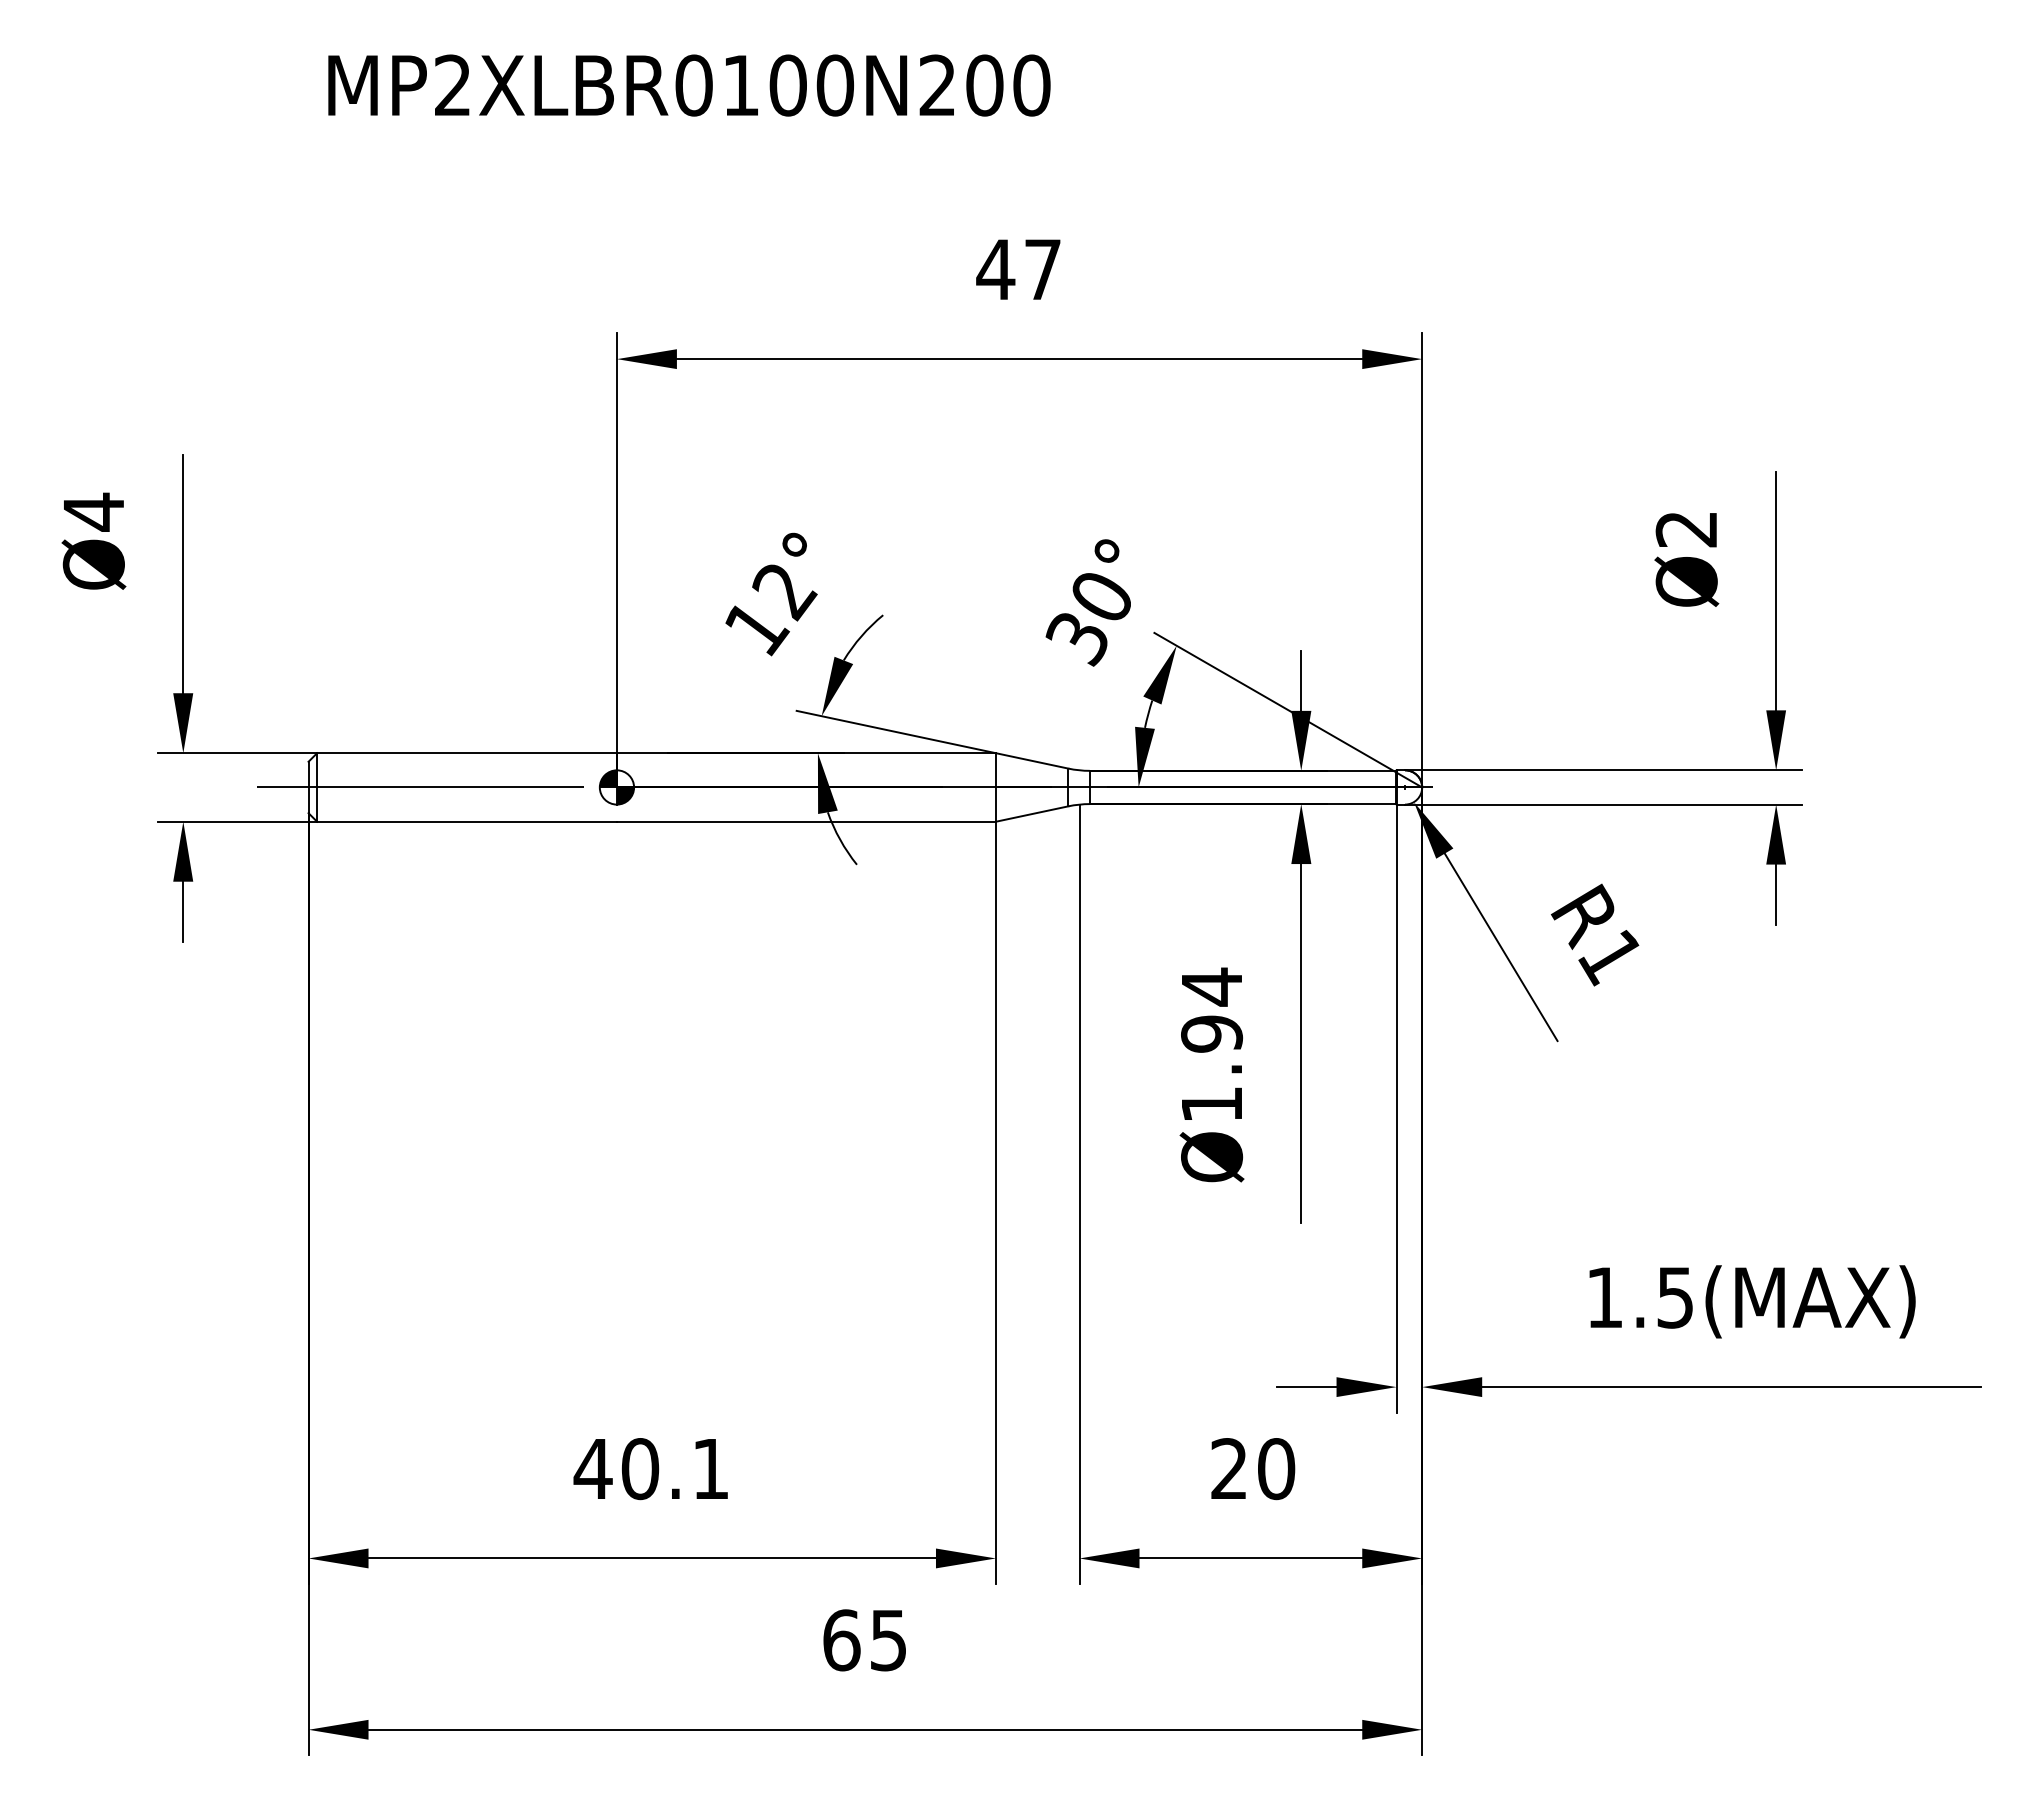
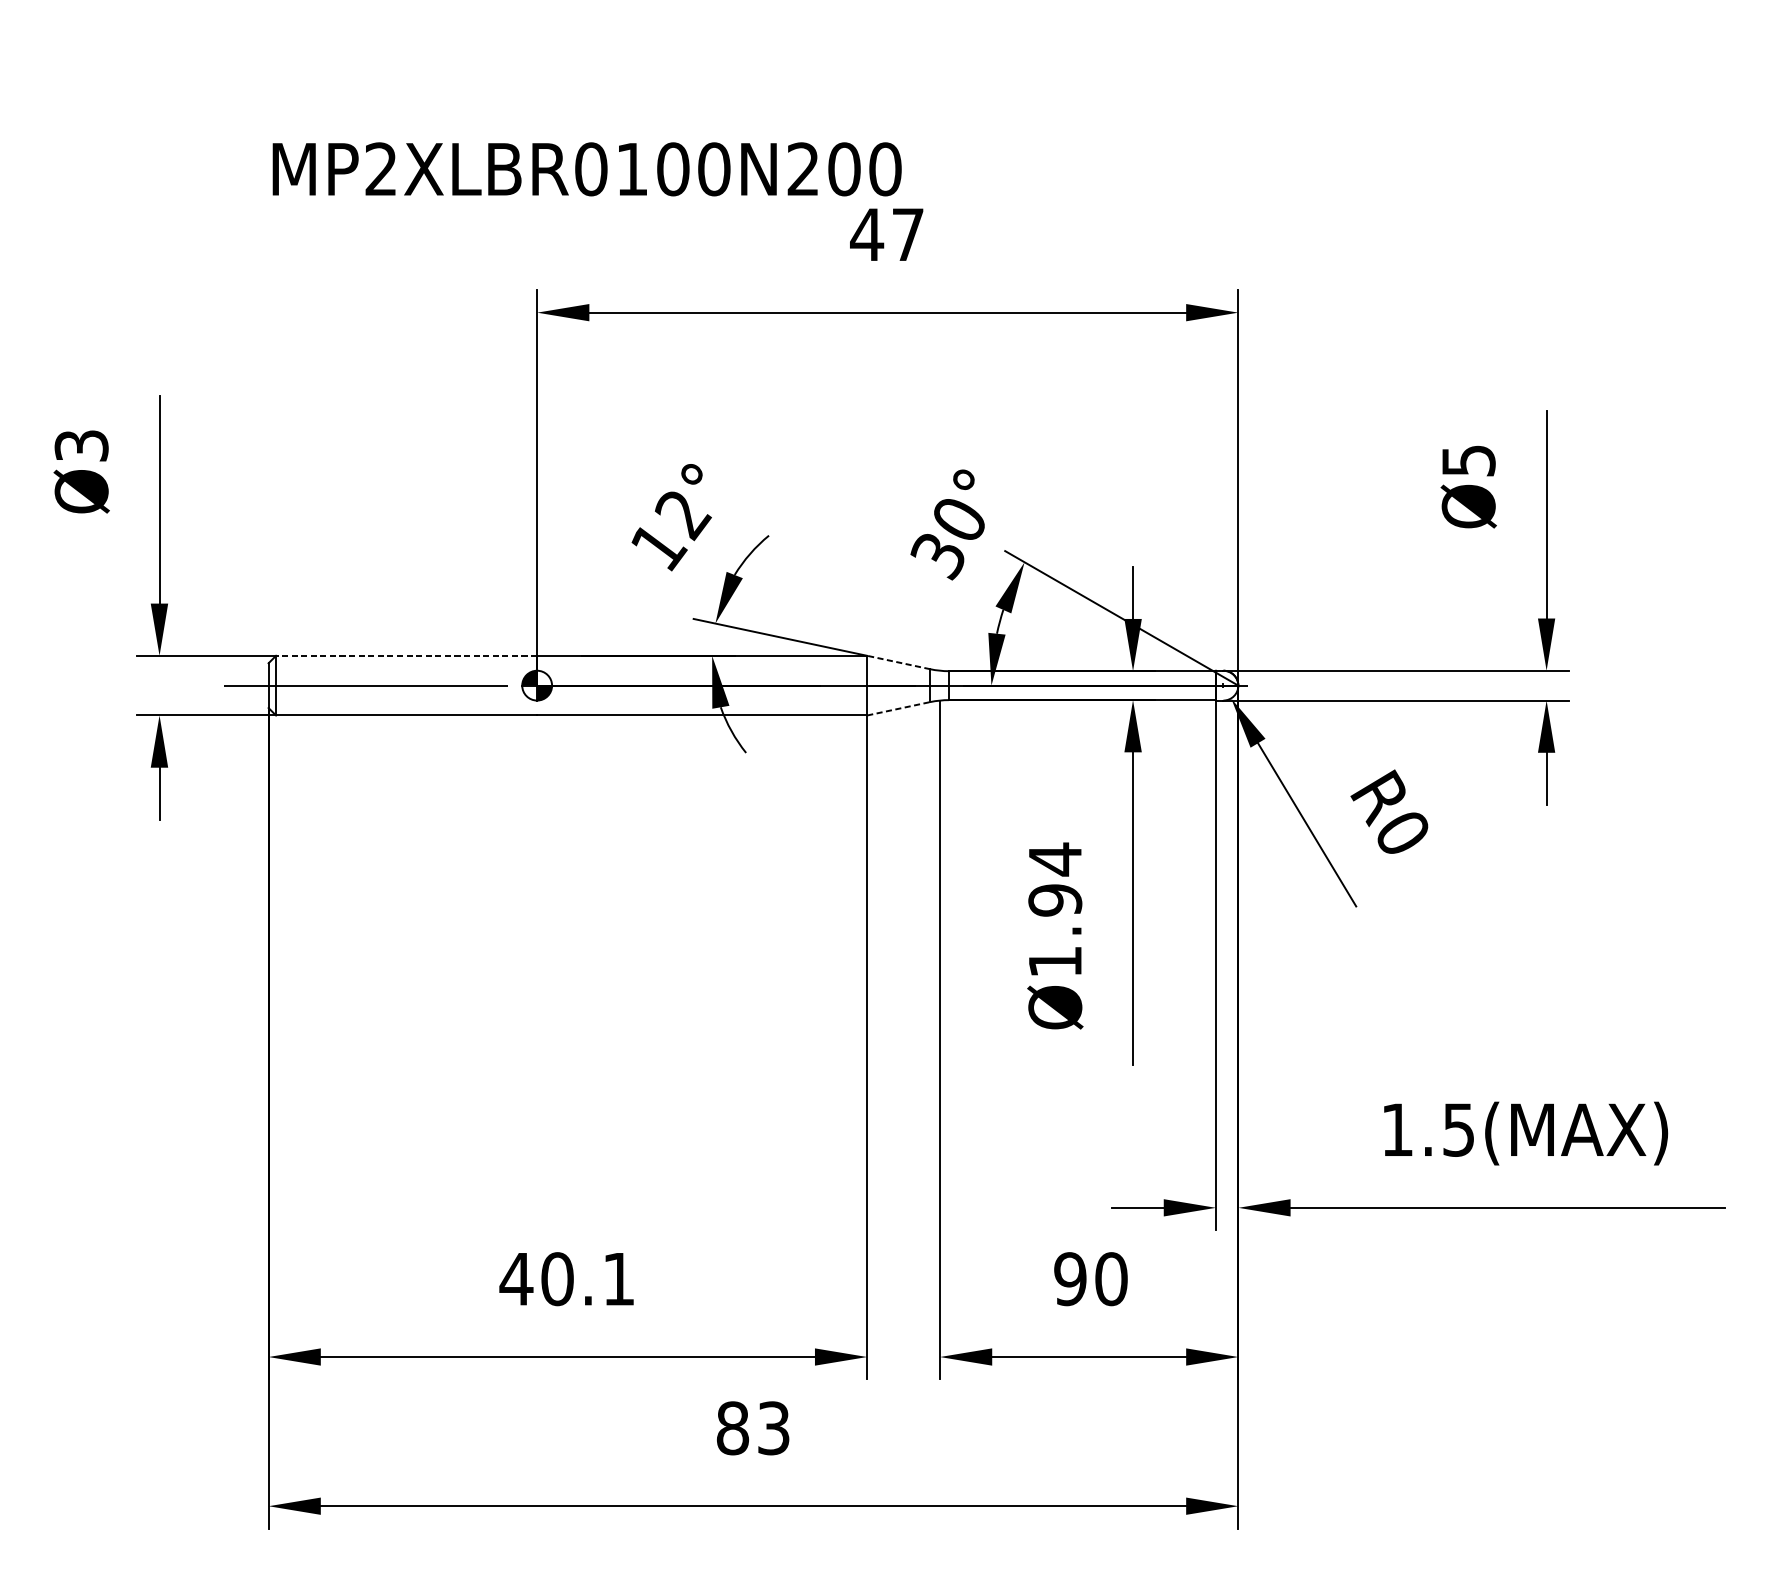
text: (689, 85) -> (587, 169), moved
text: (93, 511) -> (81, 445), Ø4 -> Ø3
text: (1686, 529) -> (1468, 461), Ø2 -> Ø5
line: (467, 753) -> (407, 656), solid -> dashed
line: (1031, 760) -> (898, 662), solid -> dashed
line: (1032, 813) -> (899, 708), solid -> dashed
text: (1609, 958) -> (1401, 834), R1 -> R0
text: (1228, 1469) -> (1069, 1279), 20 -> 90
text: (864, 1640) -> (752, 1428), 65 -> 83

